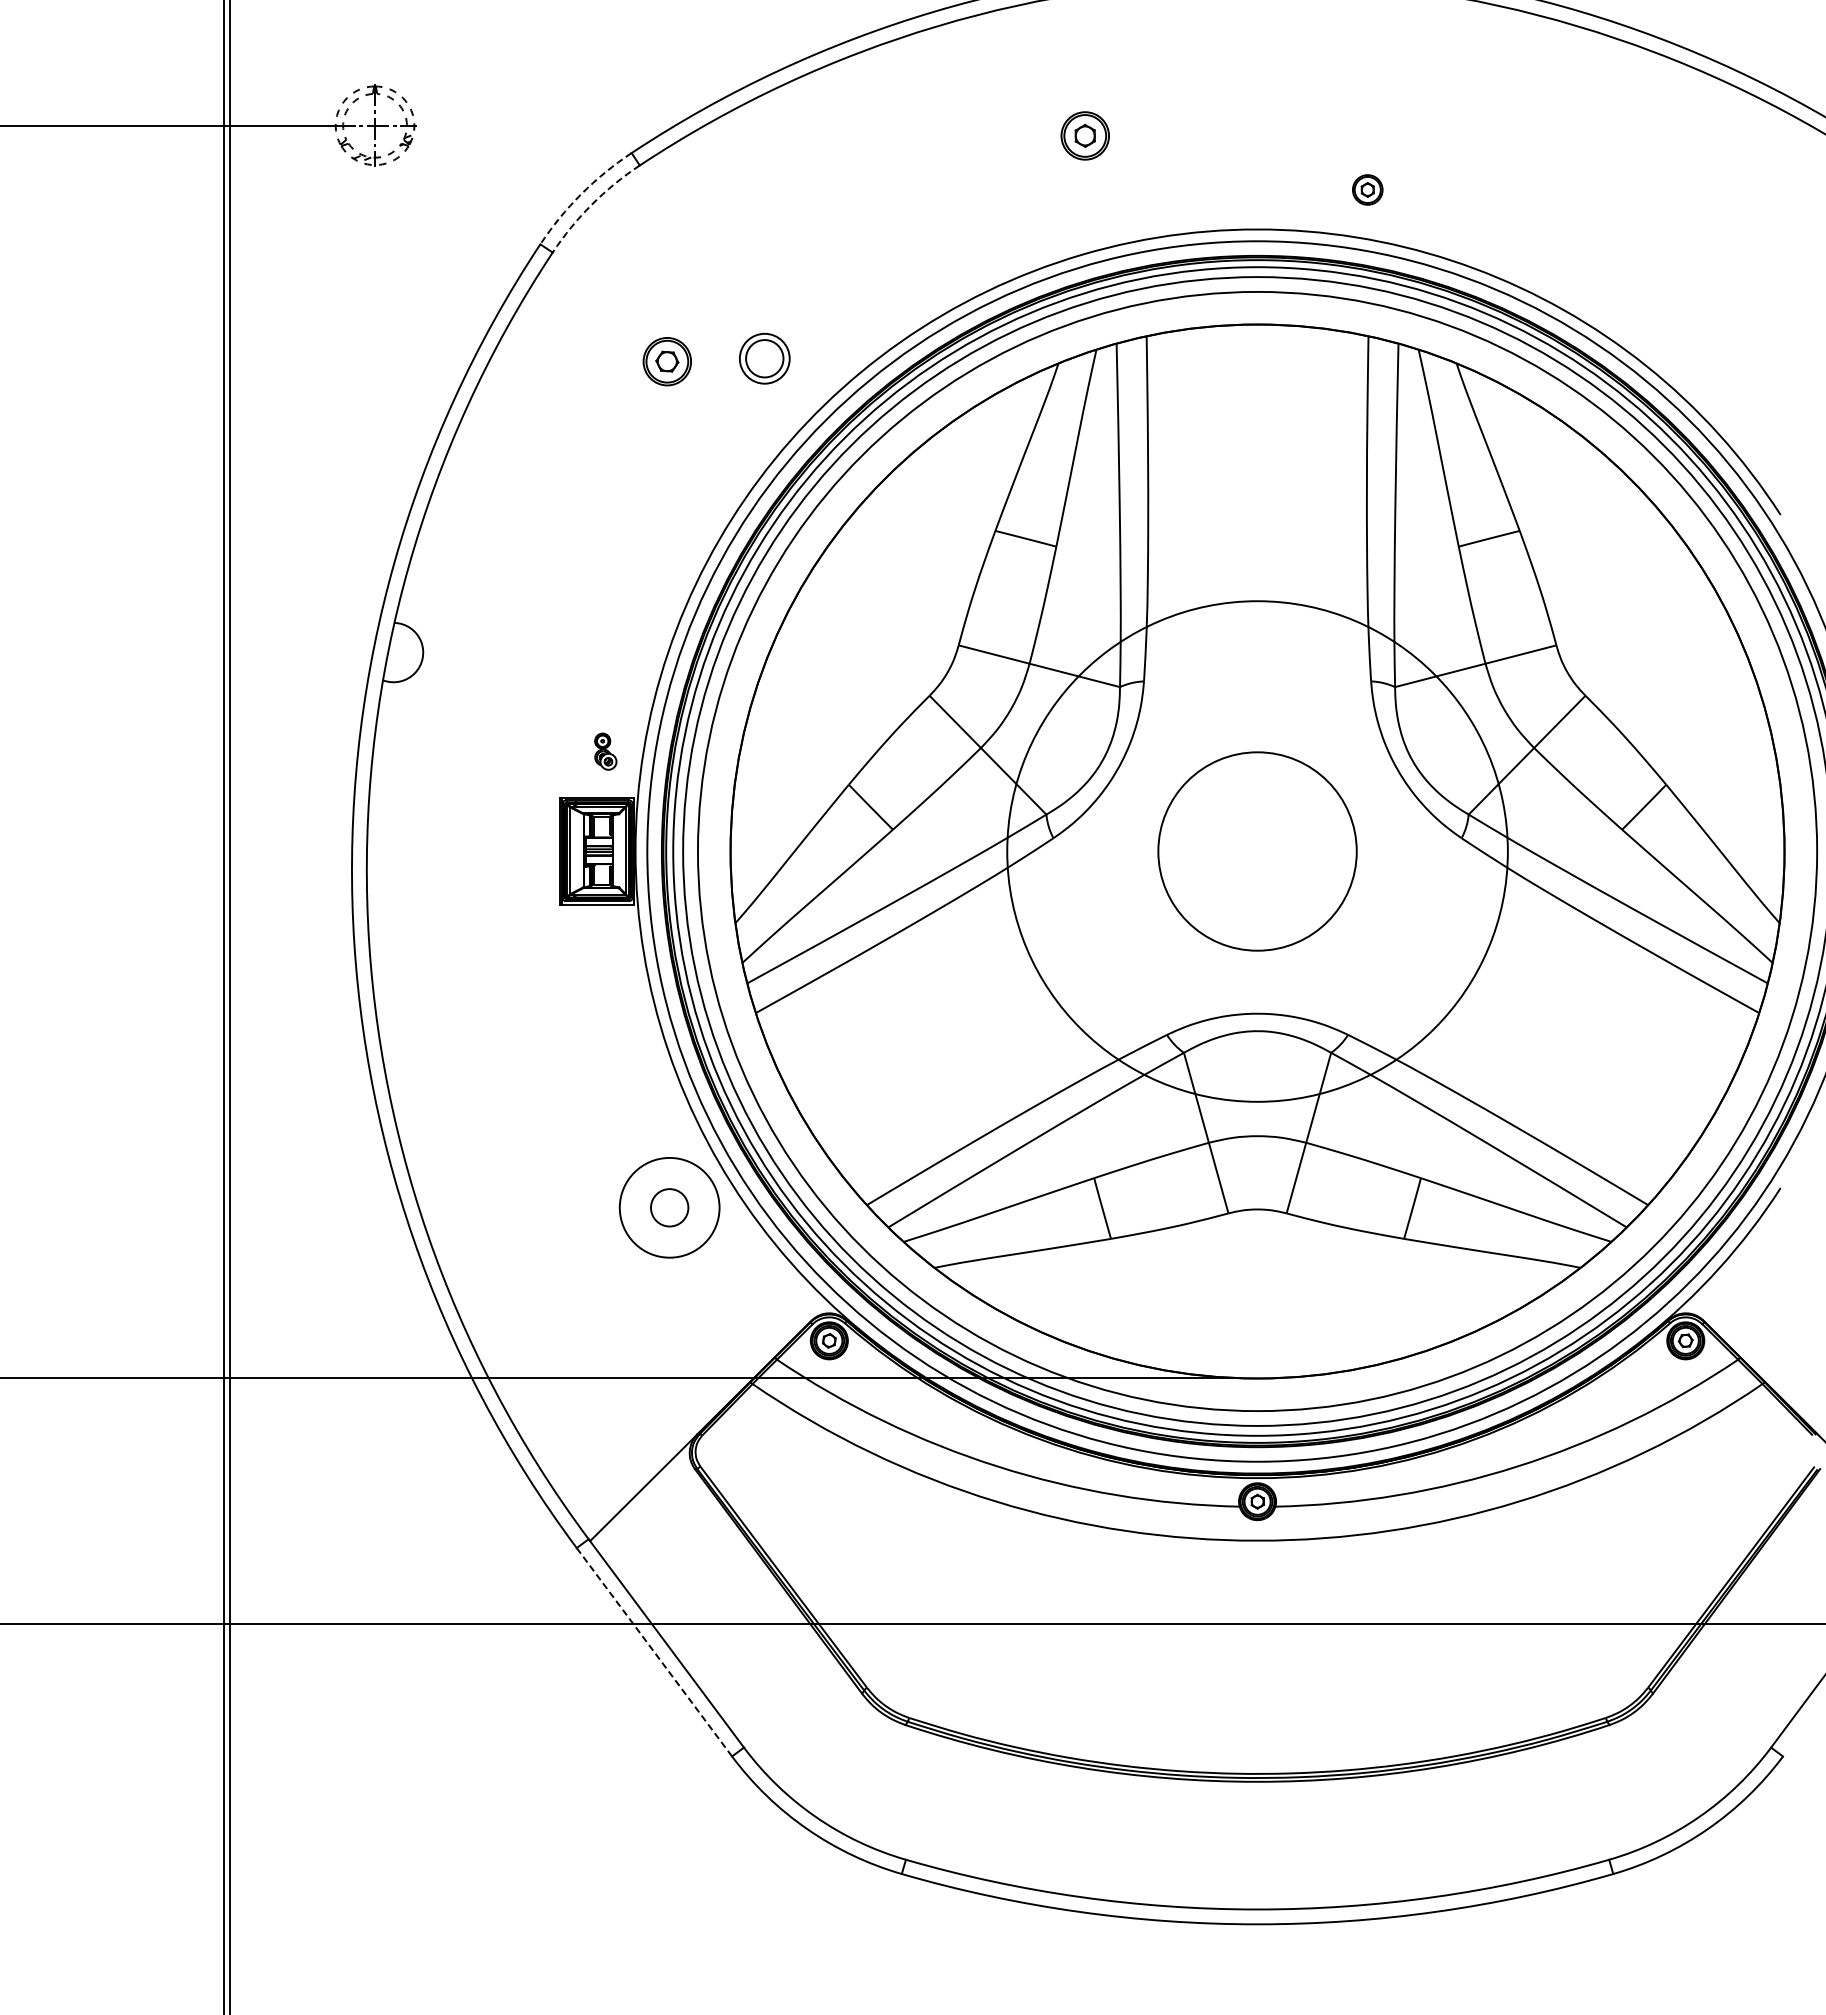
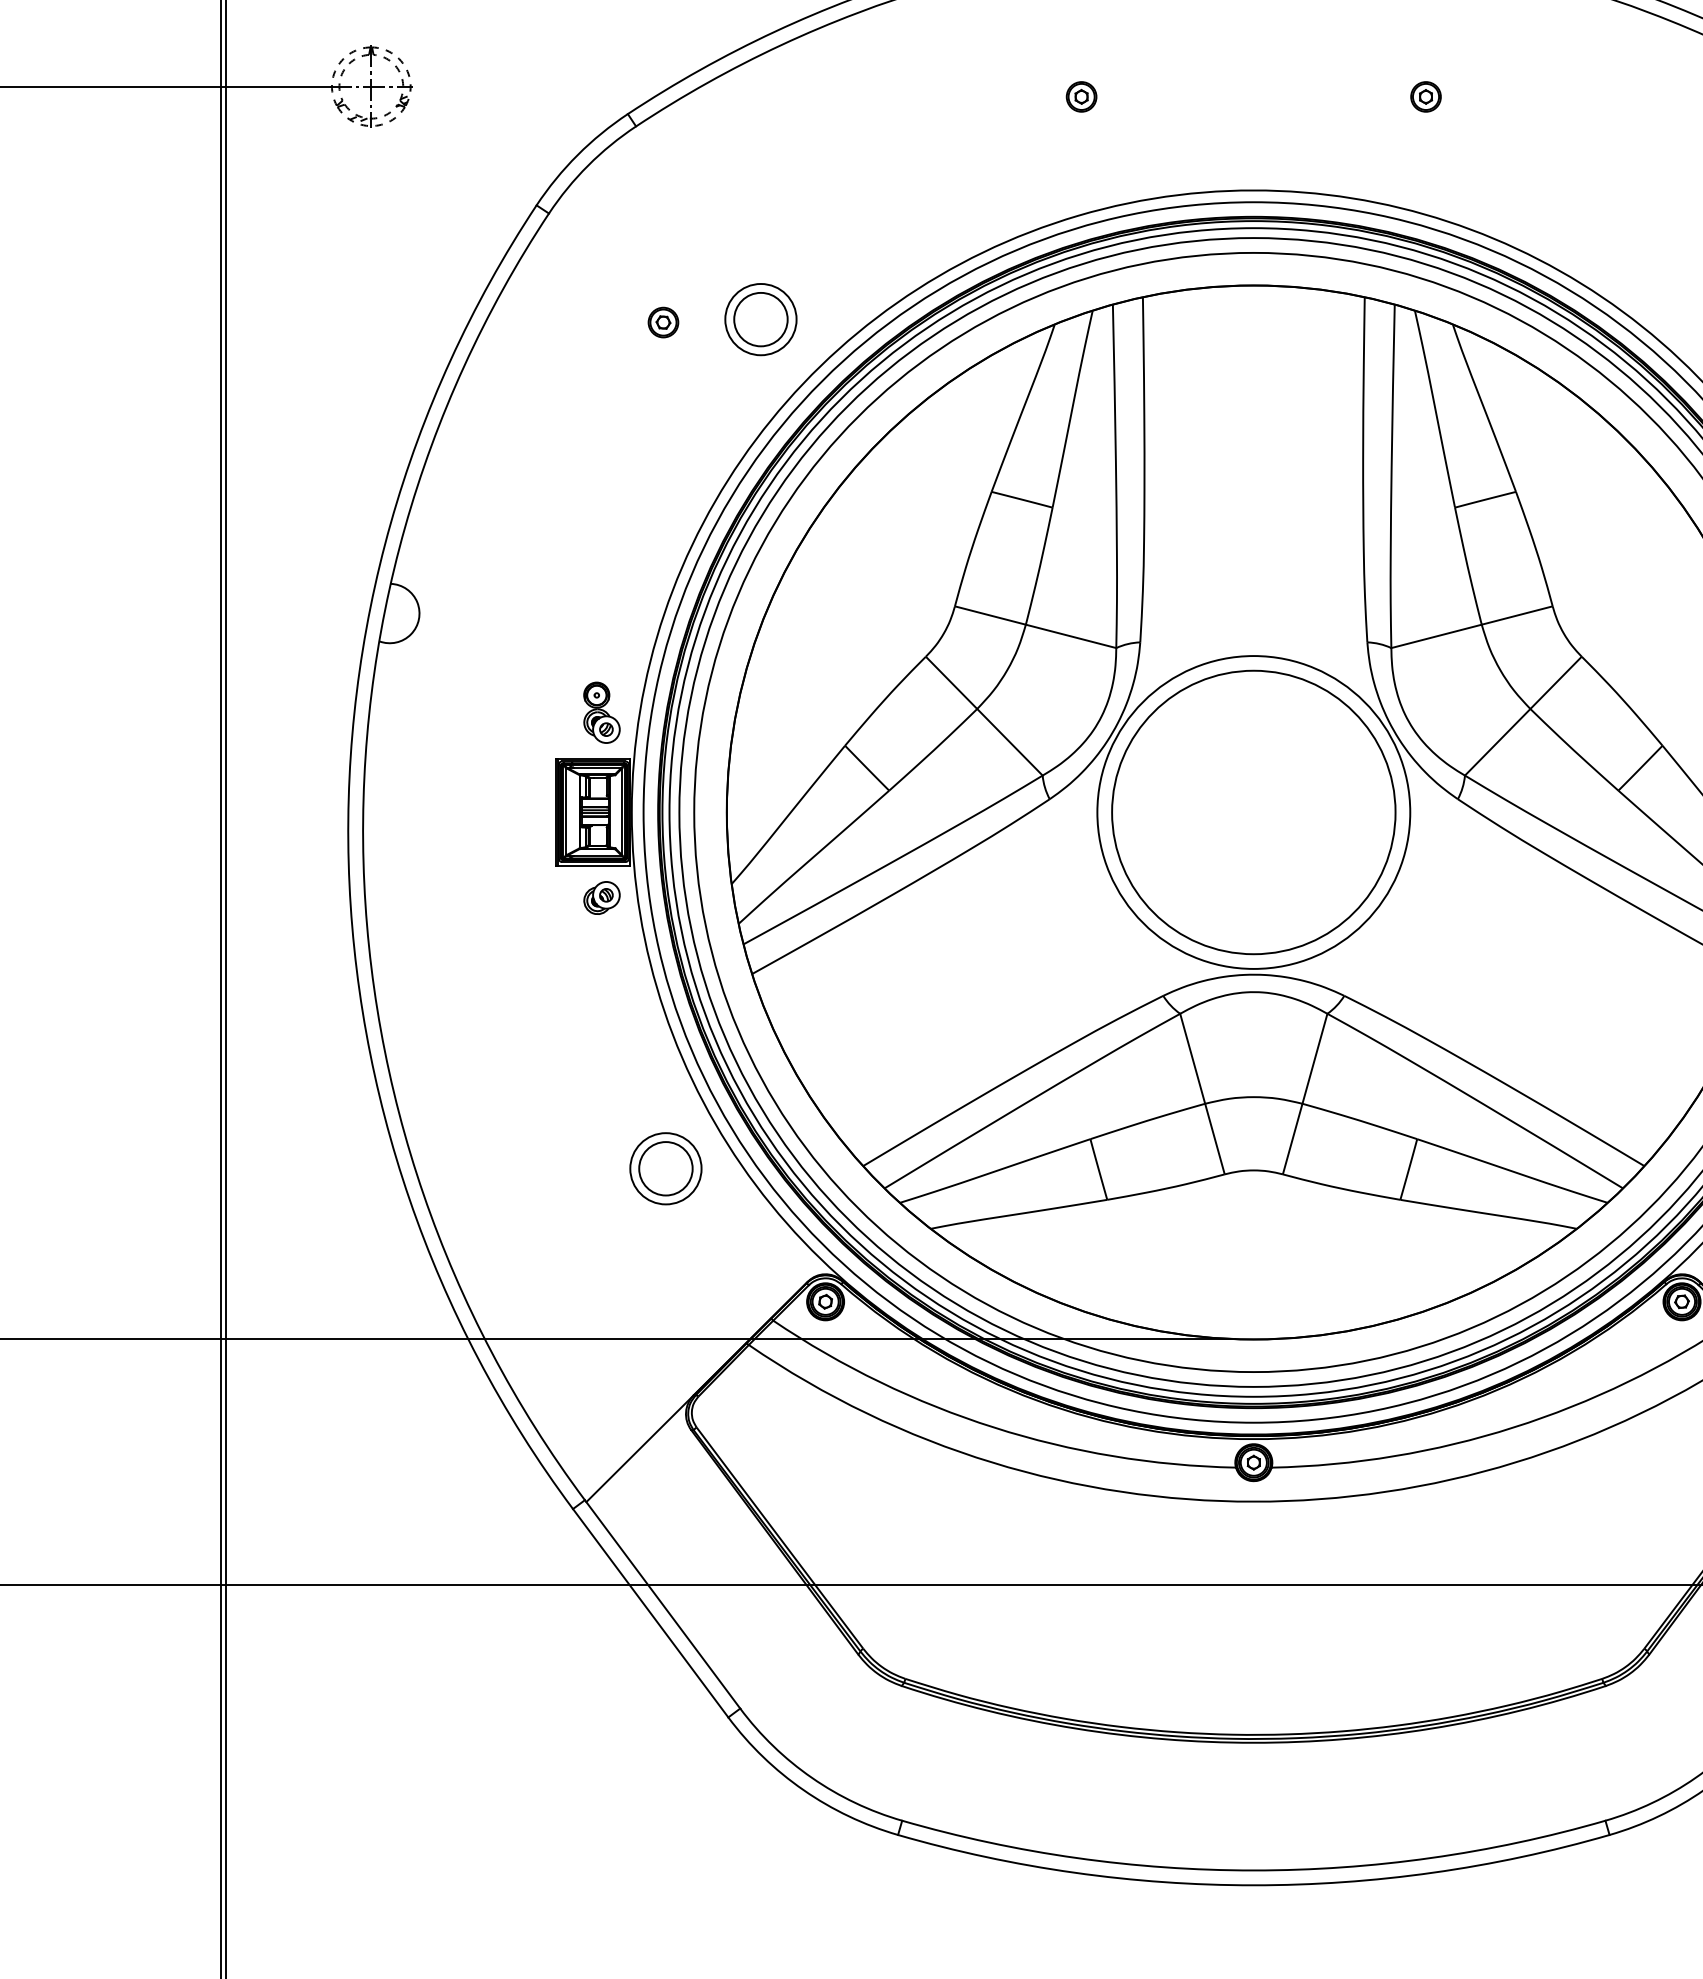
part: (1085, 135) -> (1081, 96), size x0.62
part: (1367, 189) -> (1425, 96), moved
arc: (581, 194) -> (577, 155), dashed -> solid
arc: (591, 204) -> (587, 165), dashed -> solid
part: (764, 358) -> (760, 319), size x1.43
part: (666, 361) -> (662, 322), size x0.62
part: (605, 751) -> (601, 712), size x1.67
circle: (1257, 851) -> (1253, 812), size x0.62
circle: (1257, 851) -> (1253, 812), size x1.43
part: (605, 936) -> (601, 897), added
circle: (669, 1207) -> (665, 1168), size x0.71
circle: (669, 1207) -> (665, 1168), size x1.43
line: (654, 1652) -> (650, 1613), dashed -> solid

